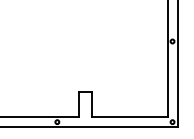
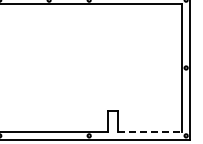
line: (130, 116) -> (150, 131), solid -> dashed

